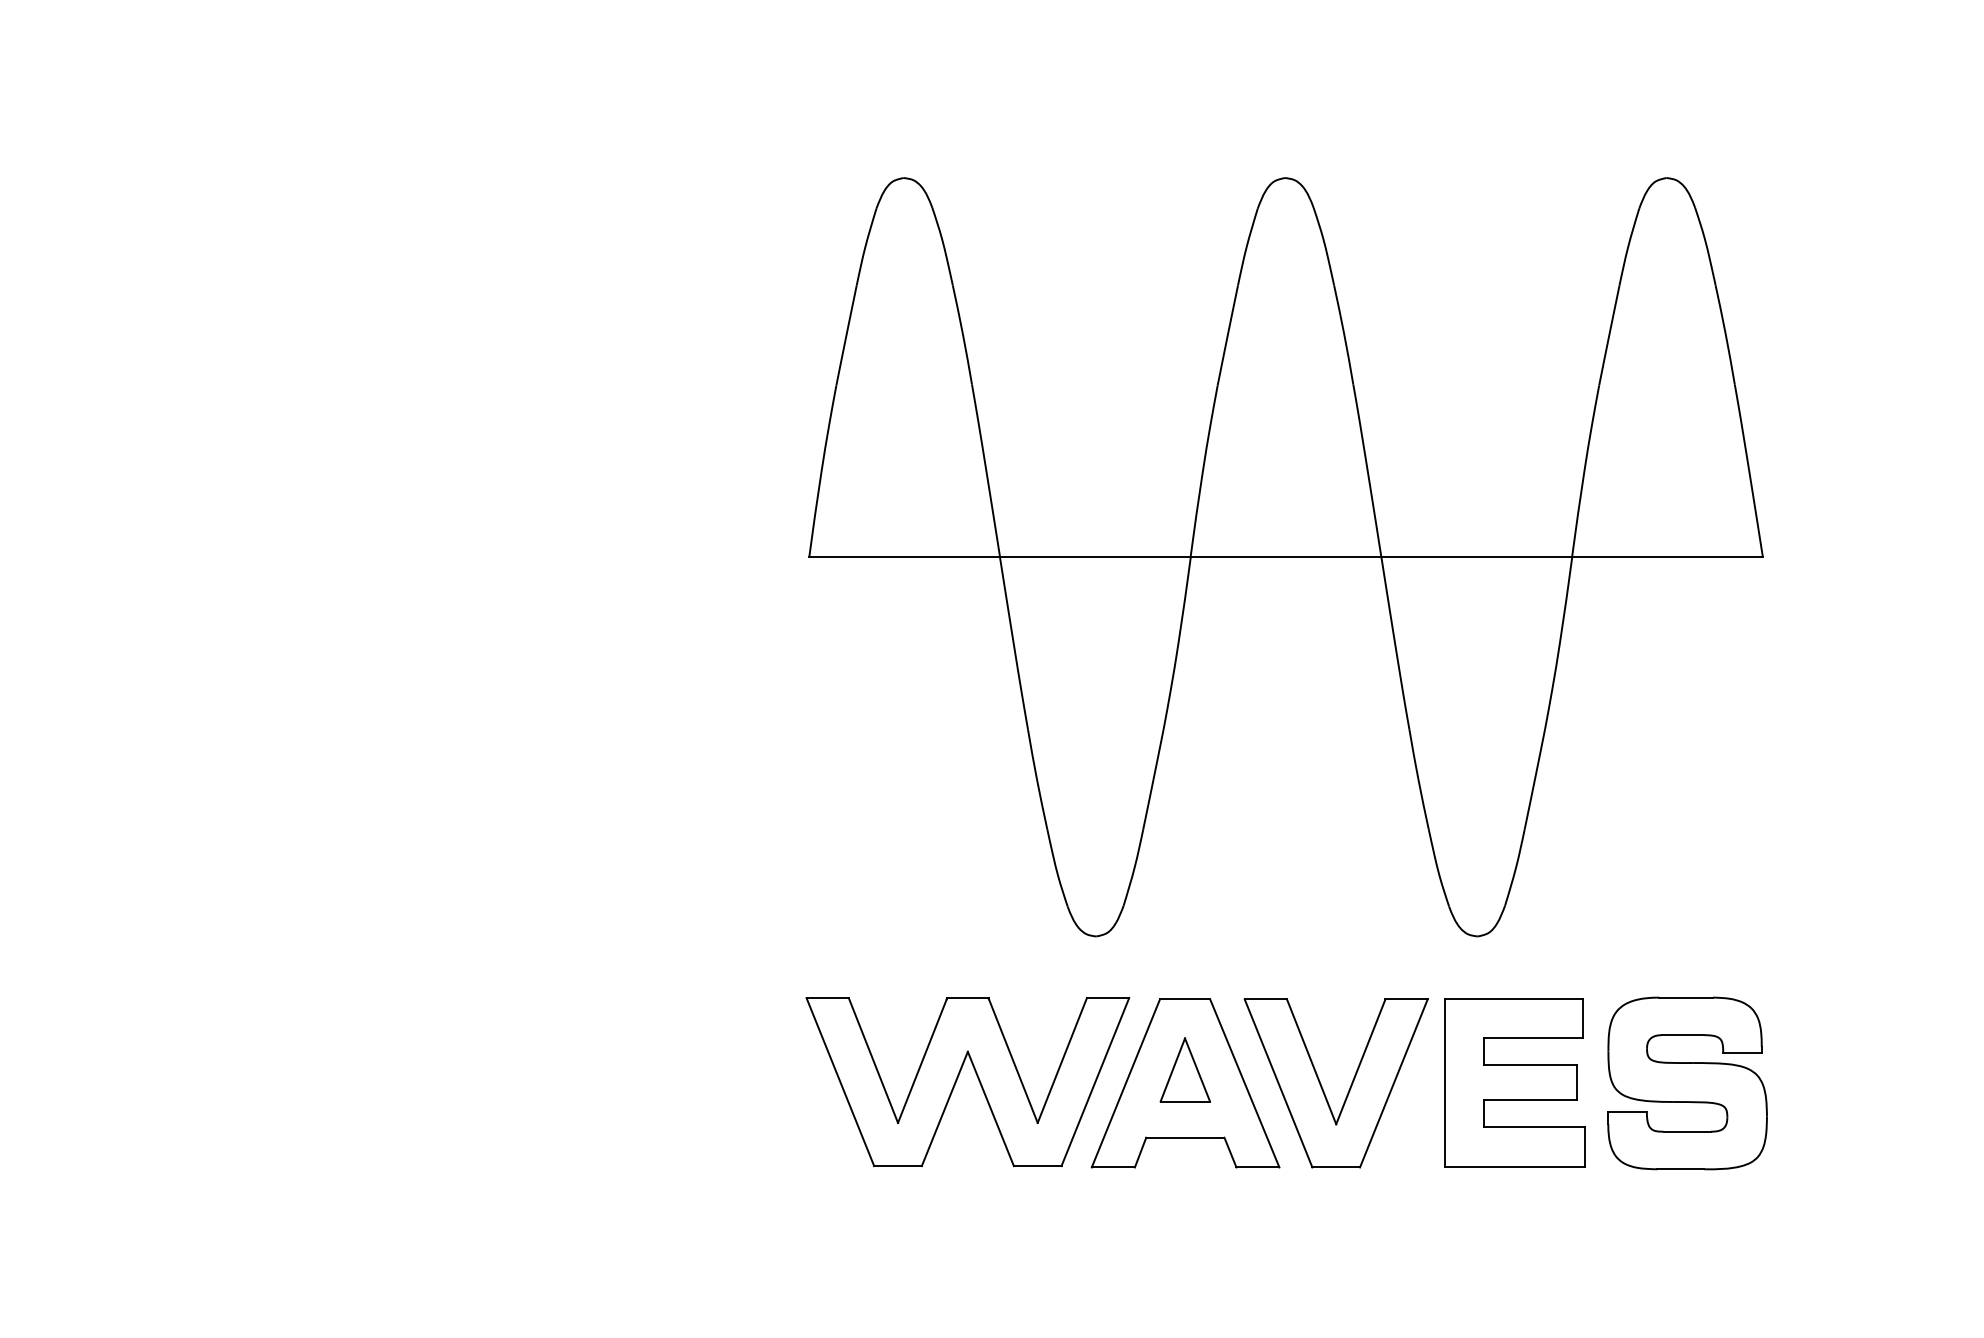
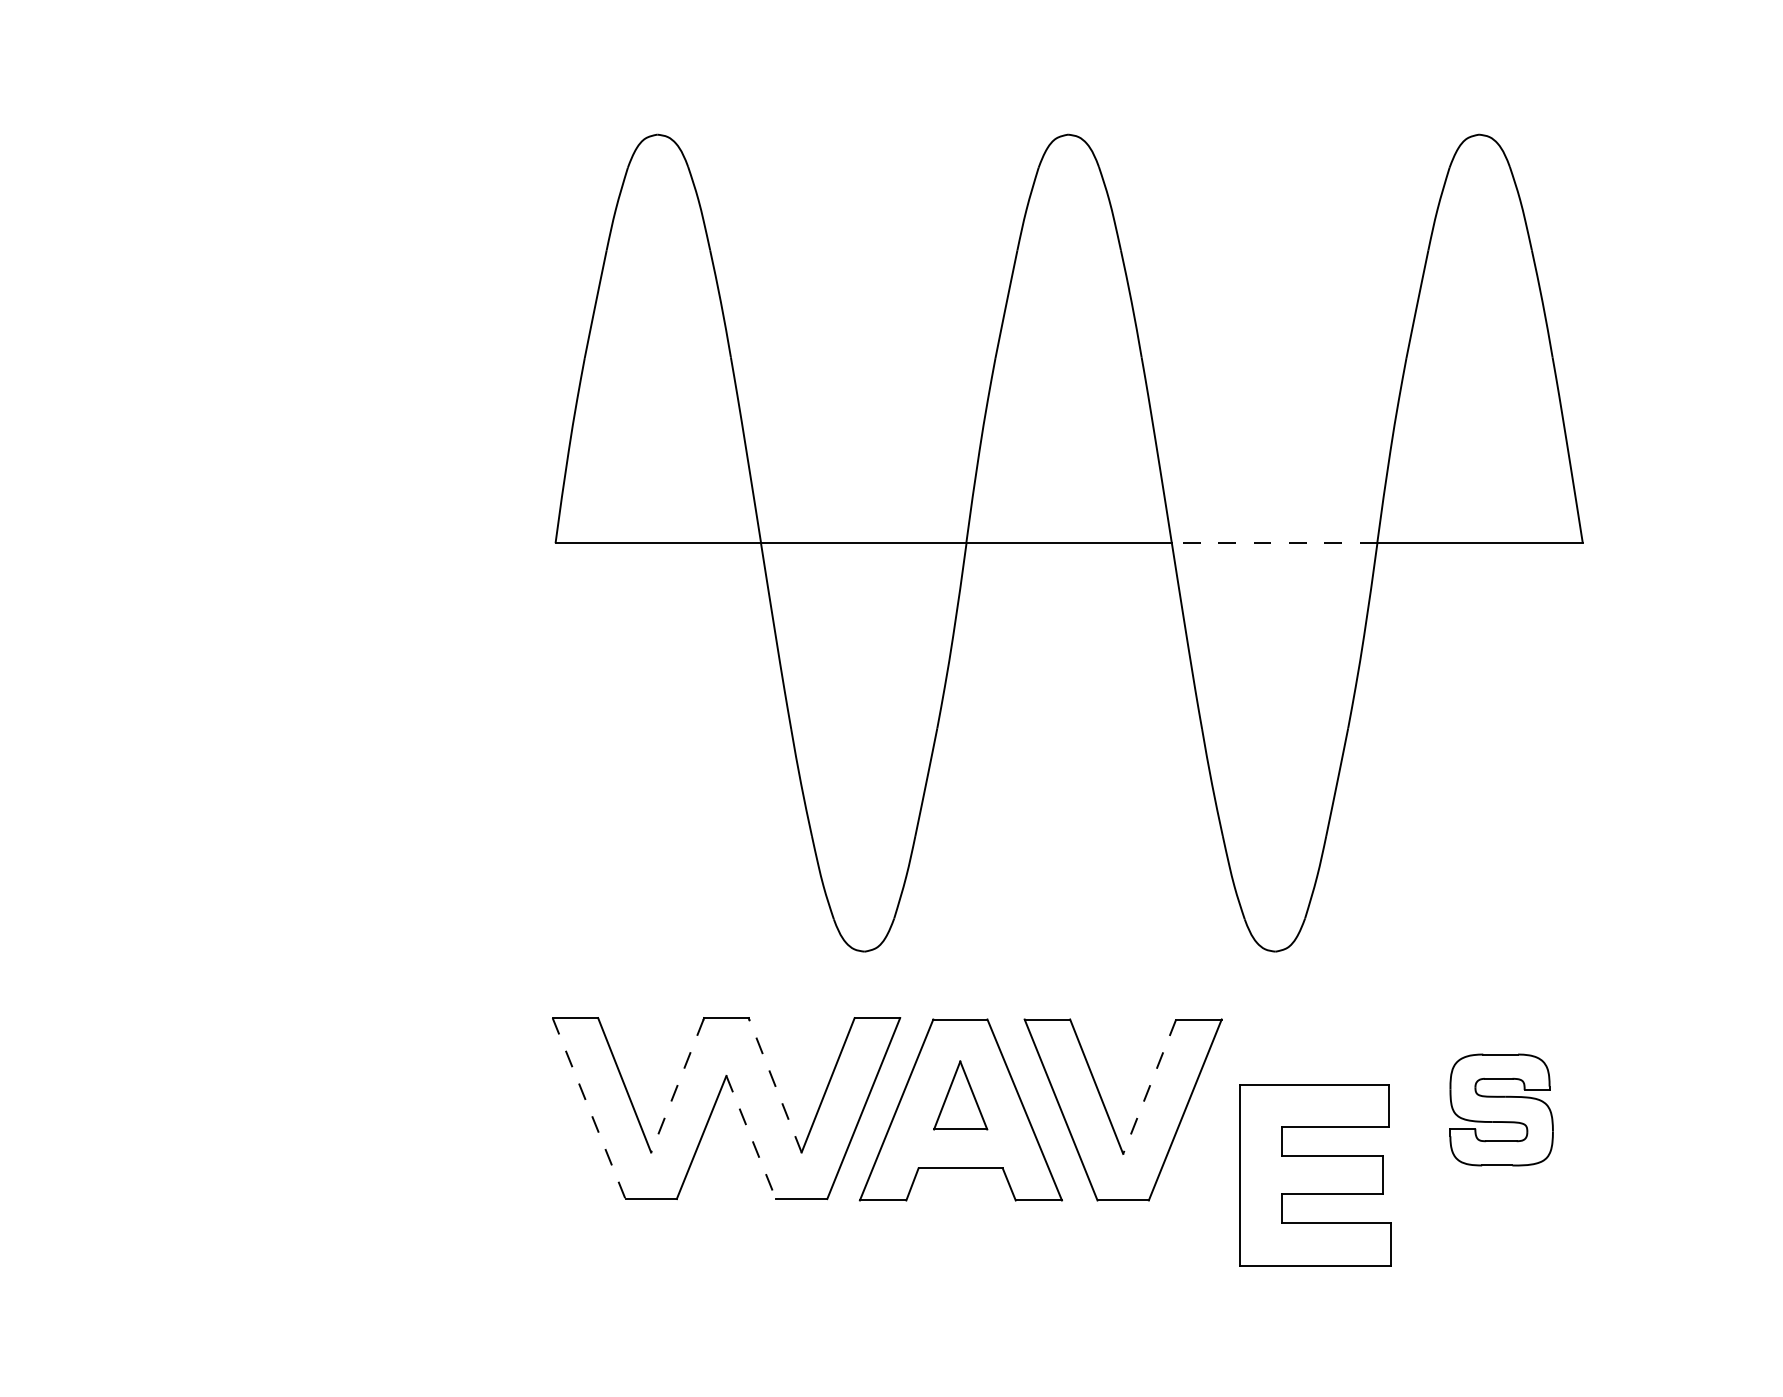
line: (1476, 557) -> (1274, 543), solid -> dashed
line: (1013, 1060) -> (775, 1085), solid -> dashed
line: (922, 1061) -> (677, 1086), solid -> dashed
line: (1360, 1062) -> (1149, 1087), solid -> dashed
line: (840, 1082) -> (589, 1108), solid -> dashed
part: (1514, 1082) -> (1315, 1174), moved
part: (1687, 1083) -> (1501, 1110), size x0.6
line: (990, 1108) -> (750, 1136), solid -> dashed

